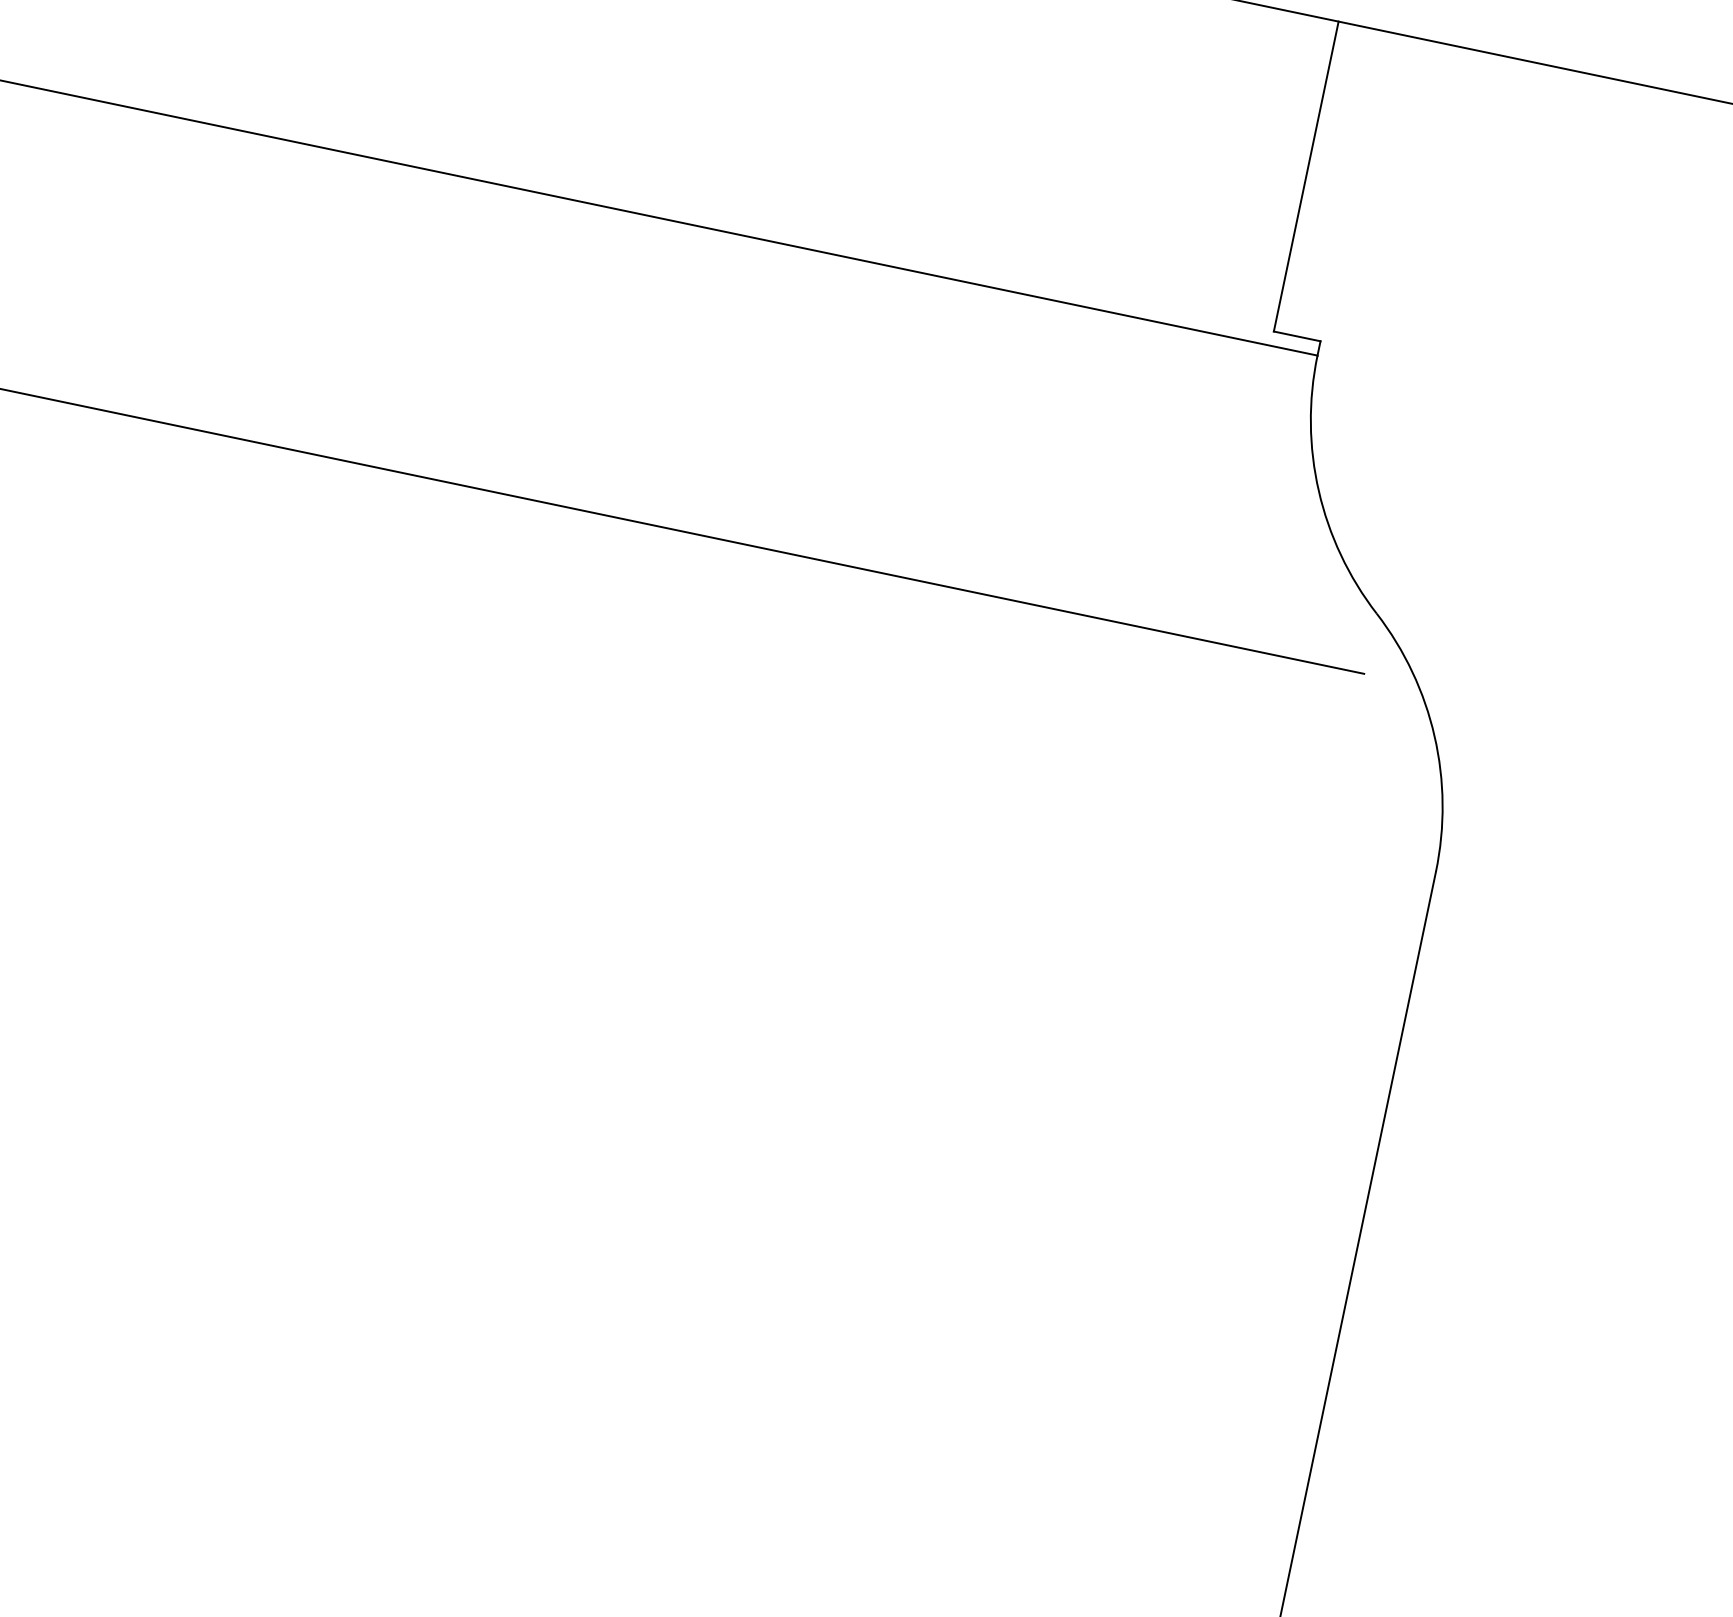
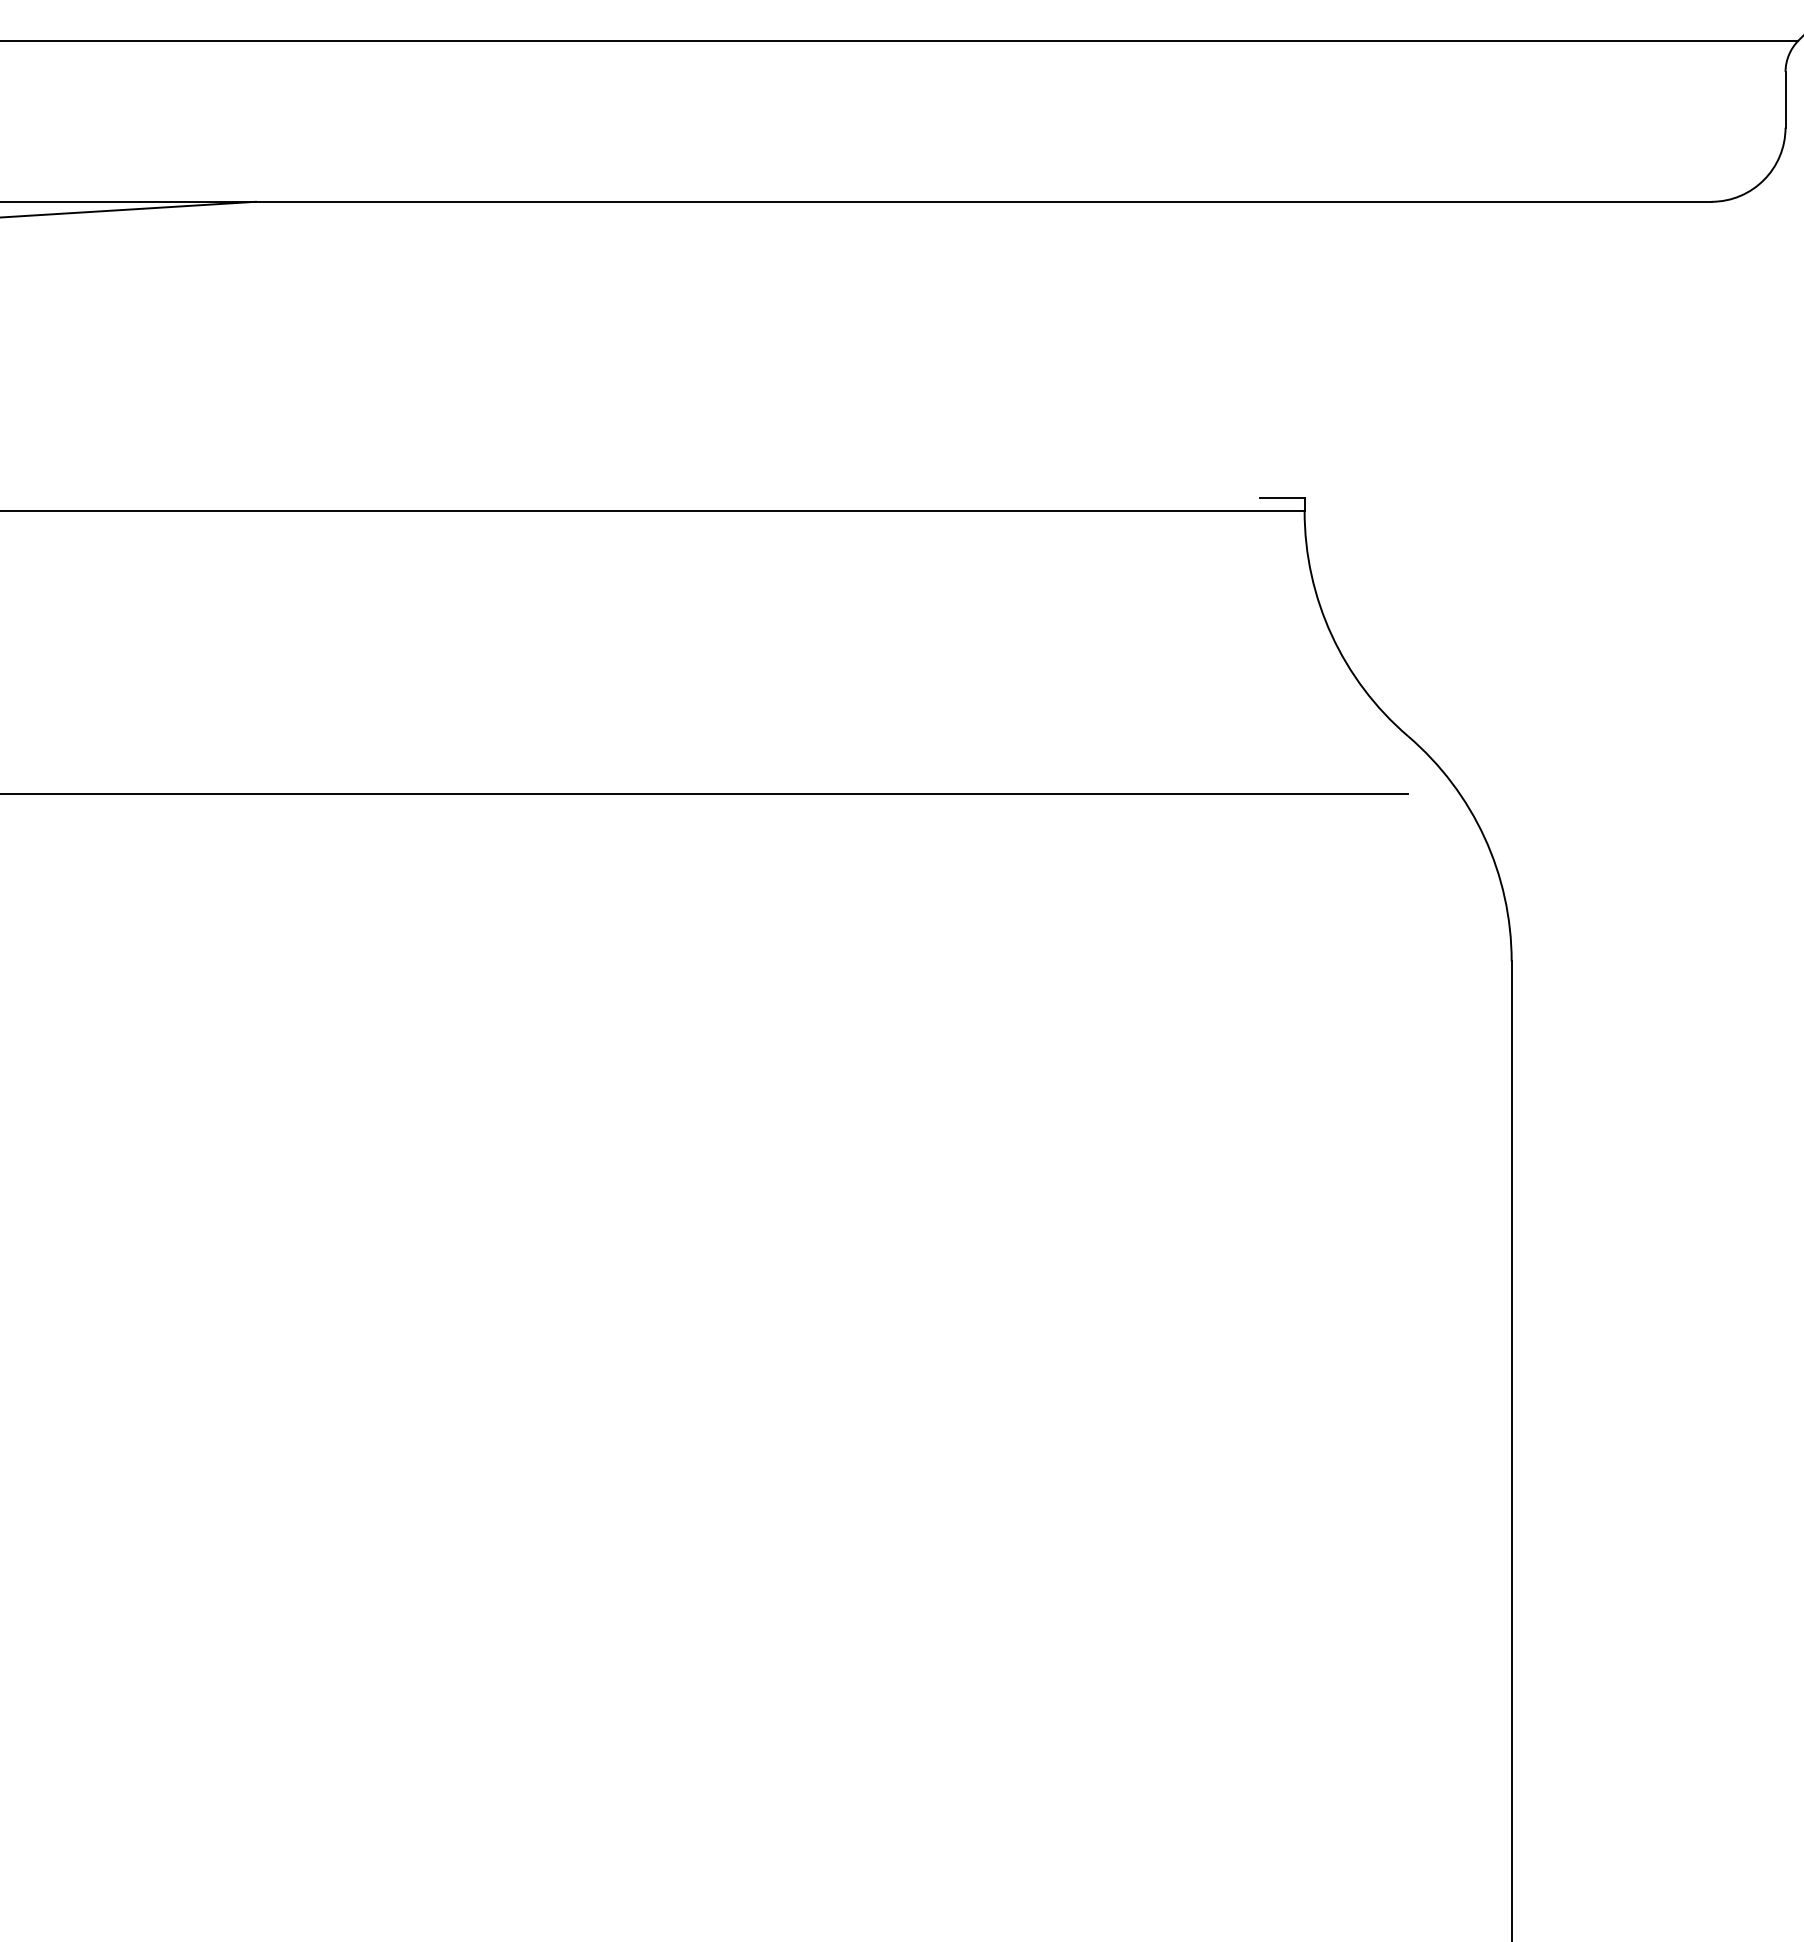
line: (1306, 176) -> (1260, 349), removed

